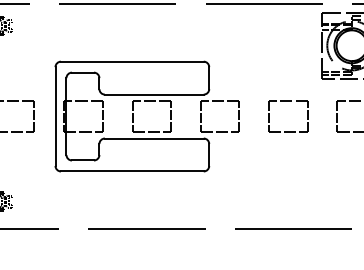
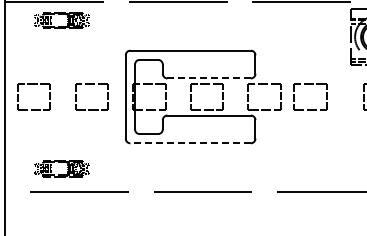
line: (154, 94) -> (209, 78), solid -> dashed
part: (288, 101) -> (310, 84), moved
line: (132, 171) -> (190, 143), solid -> dashed

